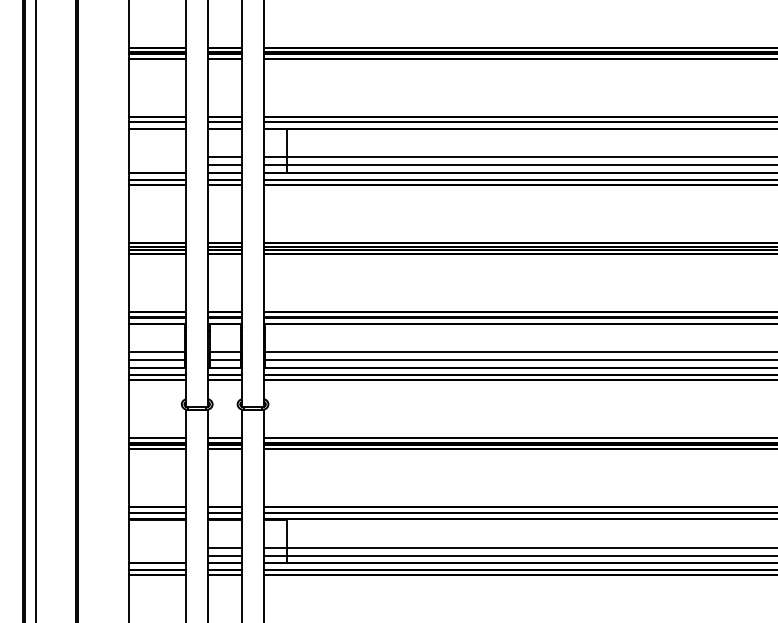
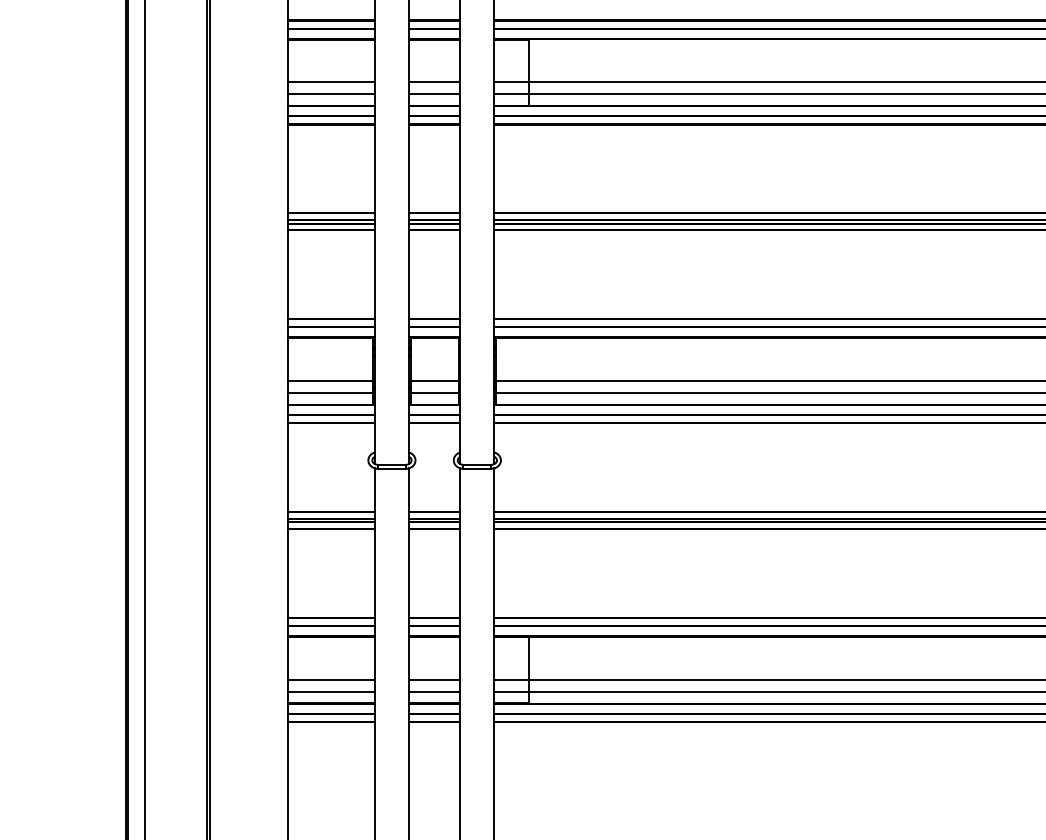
line: (157, 157) -> (331, 82), added
line: (157, 165) -> (331, 94), added
line: (157, 547) -> (331, 679), added
line: (157, 555) -> (331, 691), added

